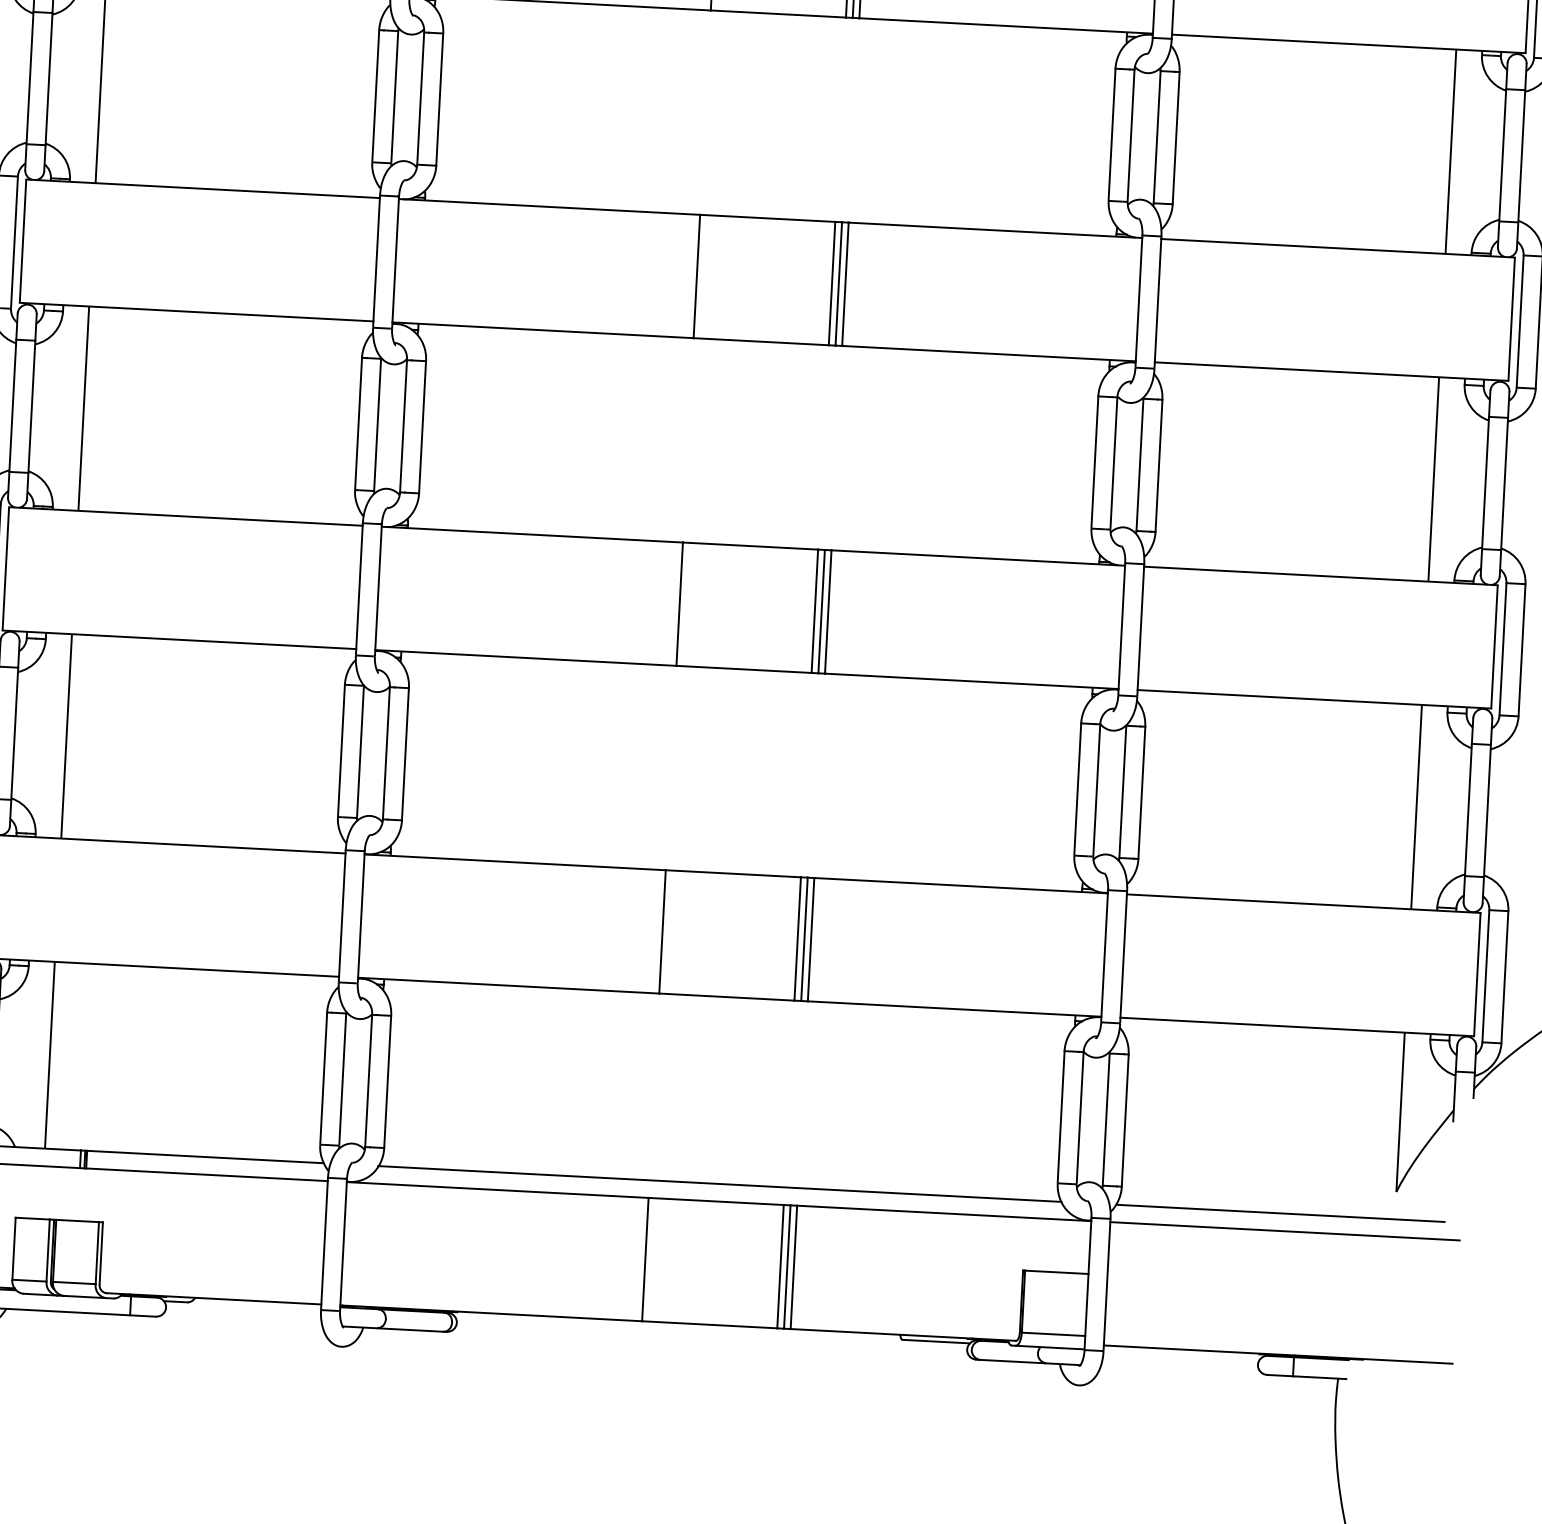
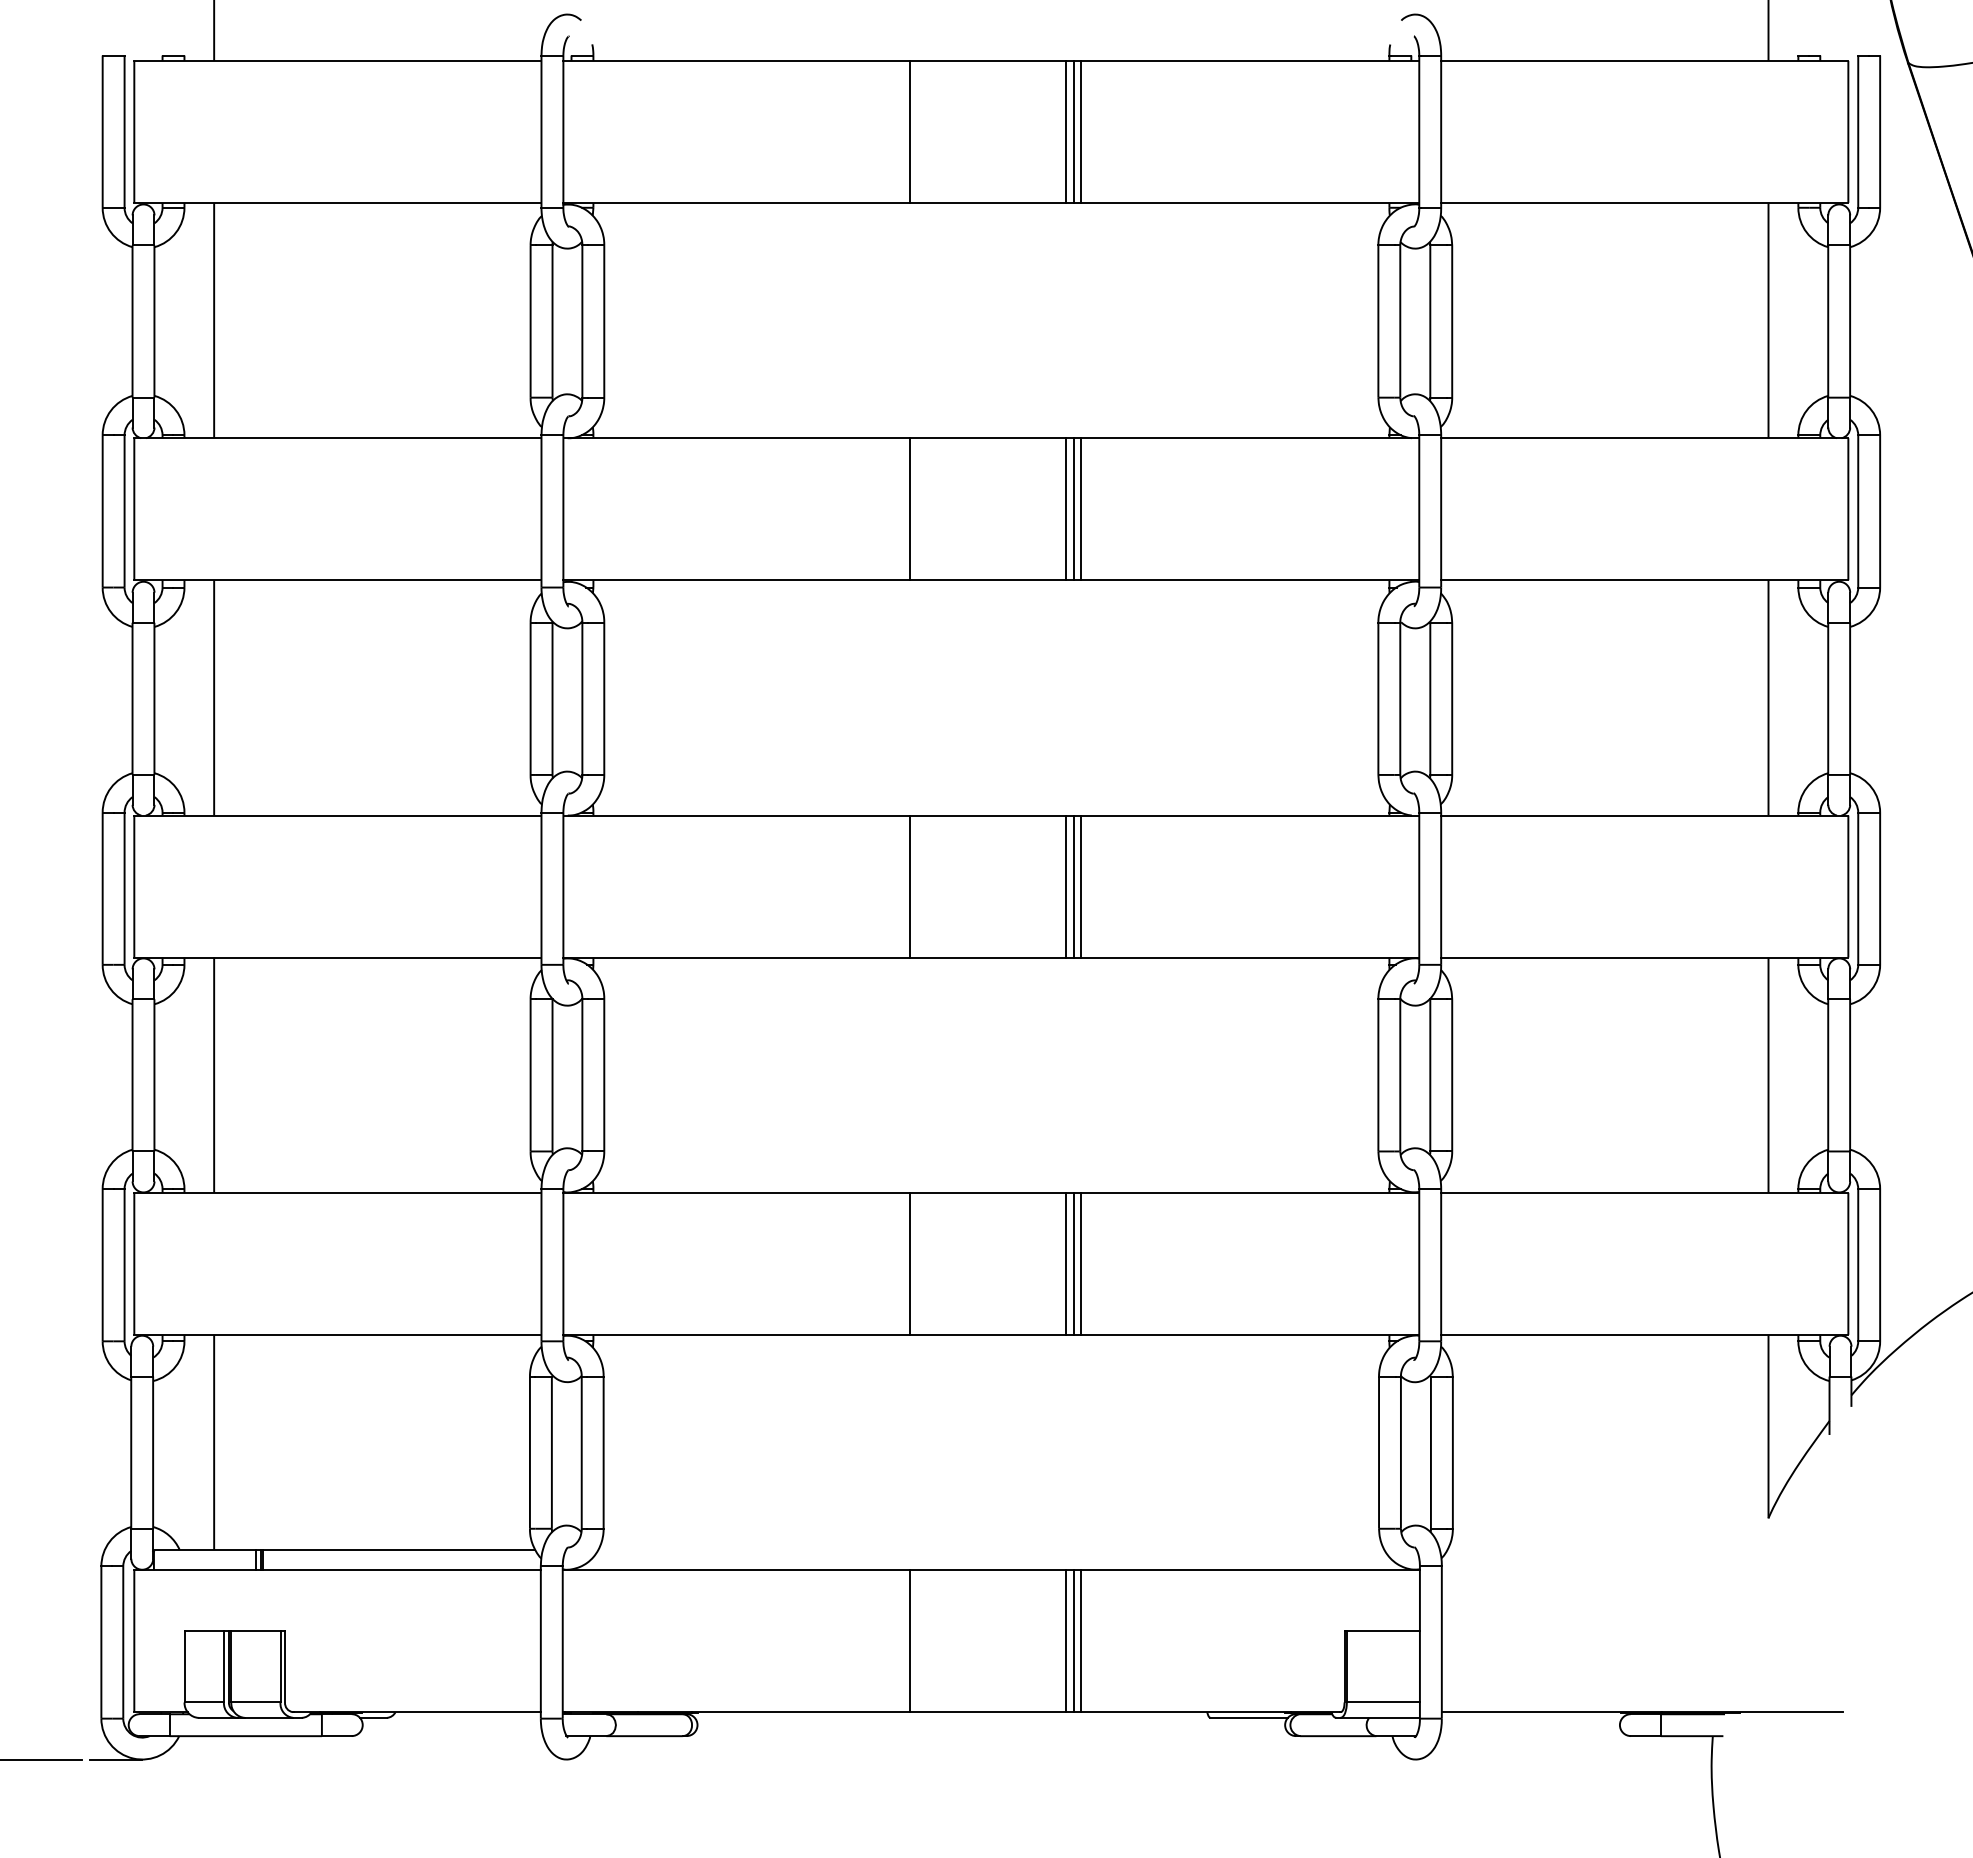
line: (719, 1183) -> (990, 1549), removed
line: (1280, 1213) -> (1636, 1549), removed
line: (1284, 1231) -> (1642, 1570), removed

